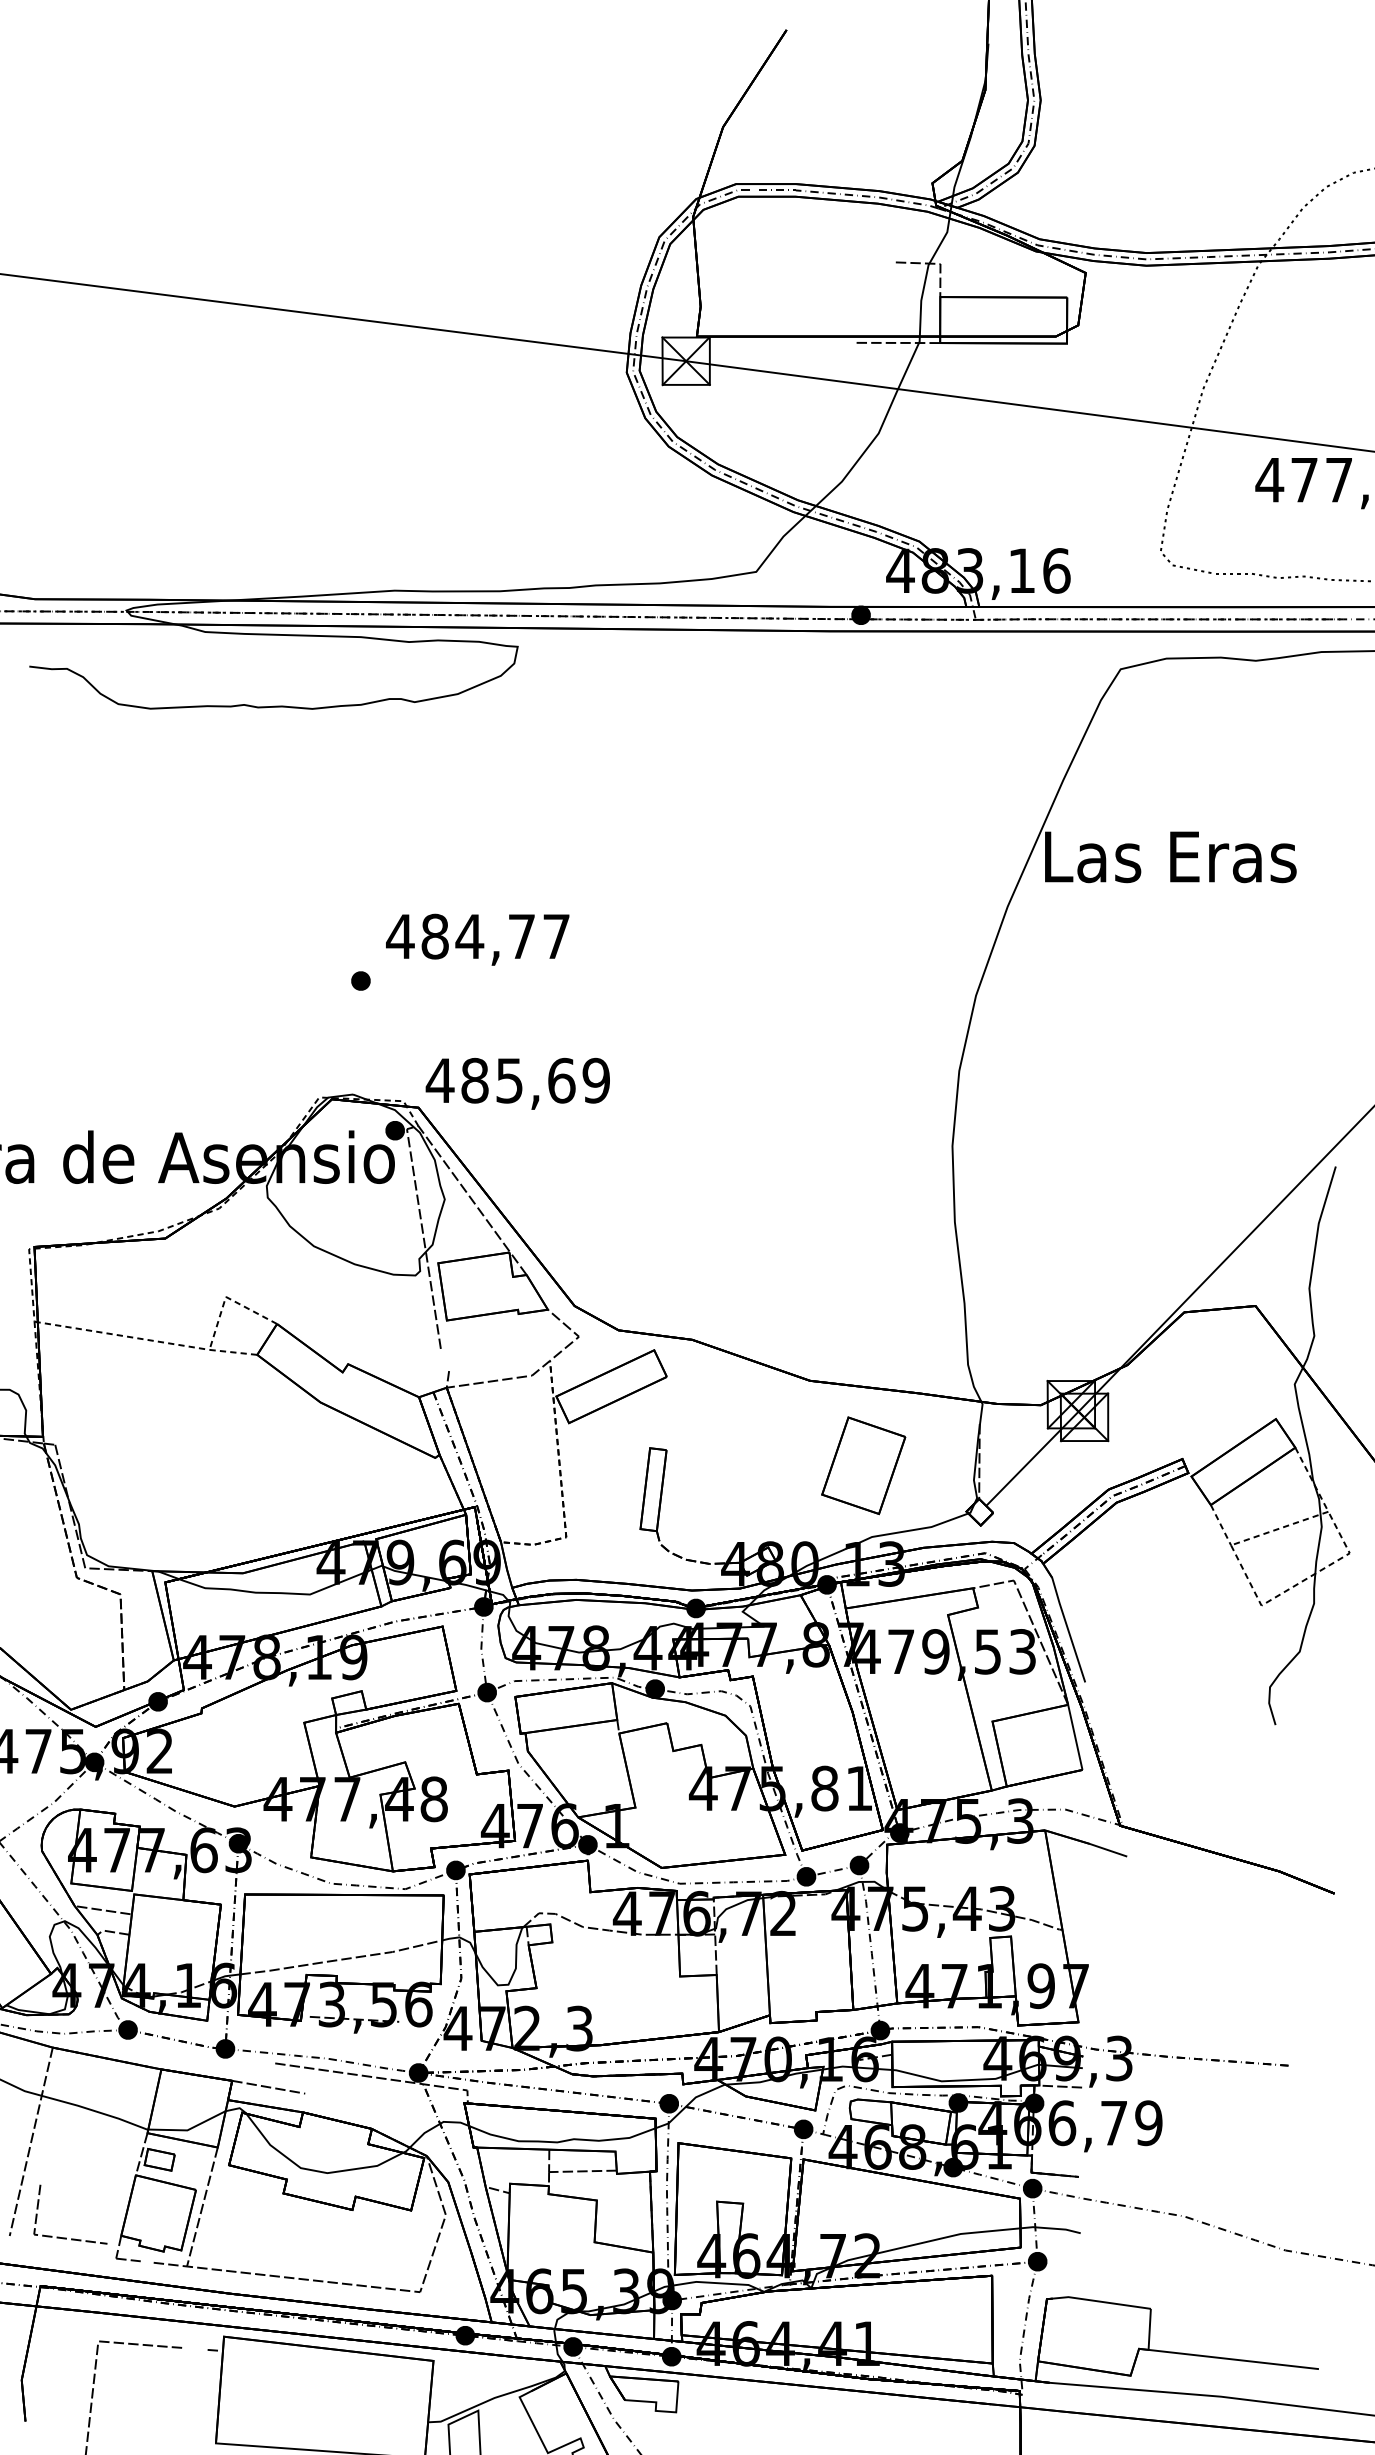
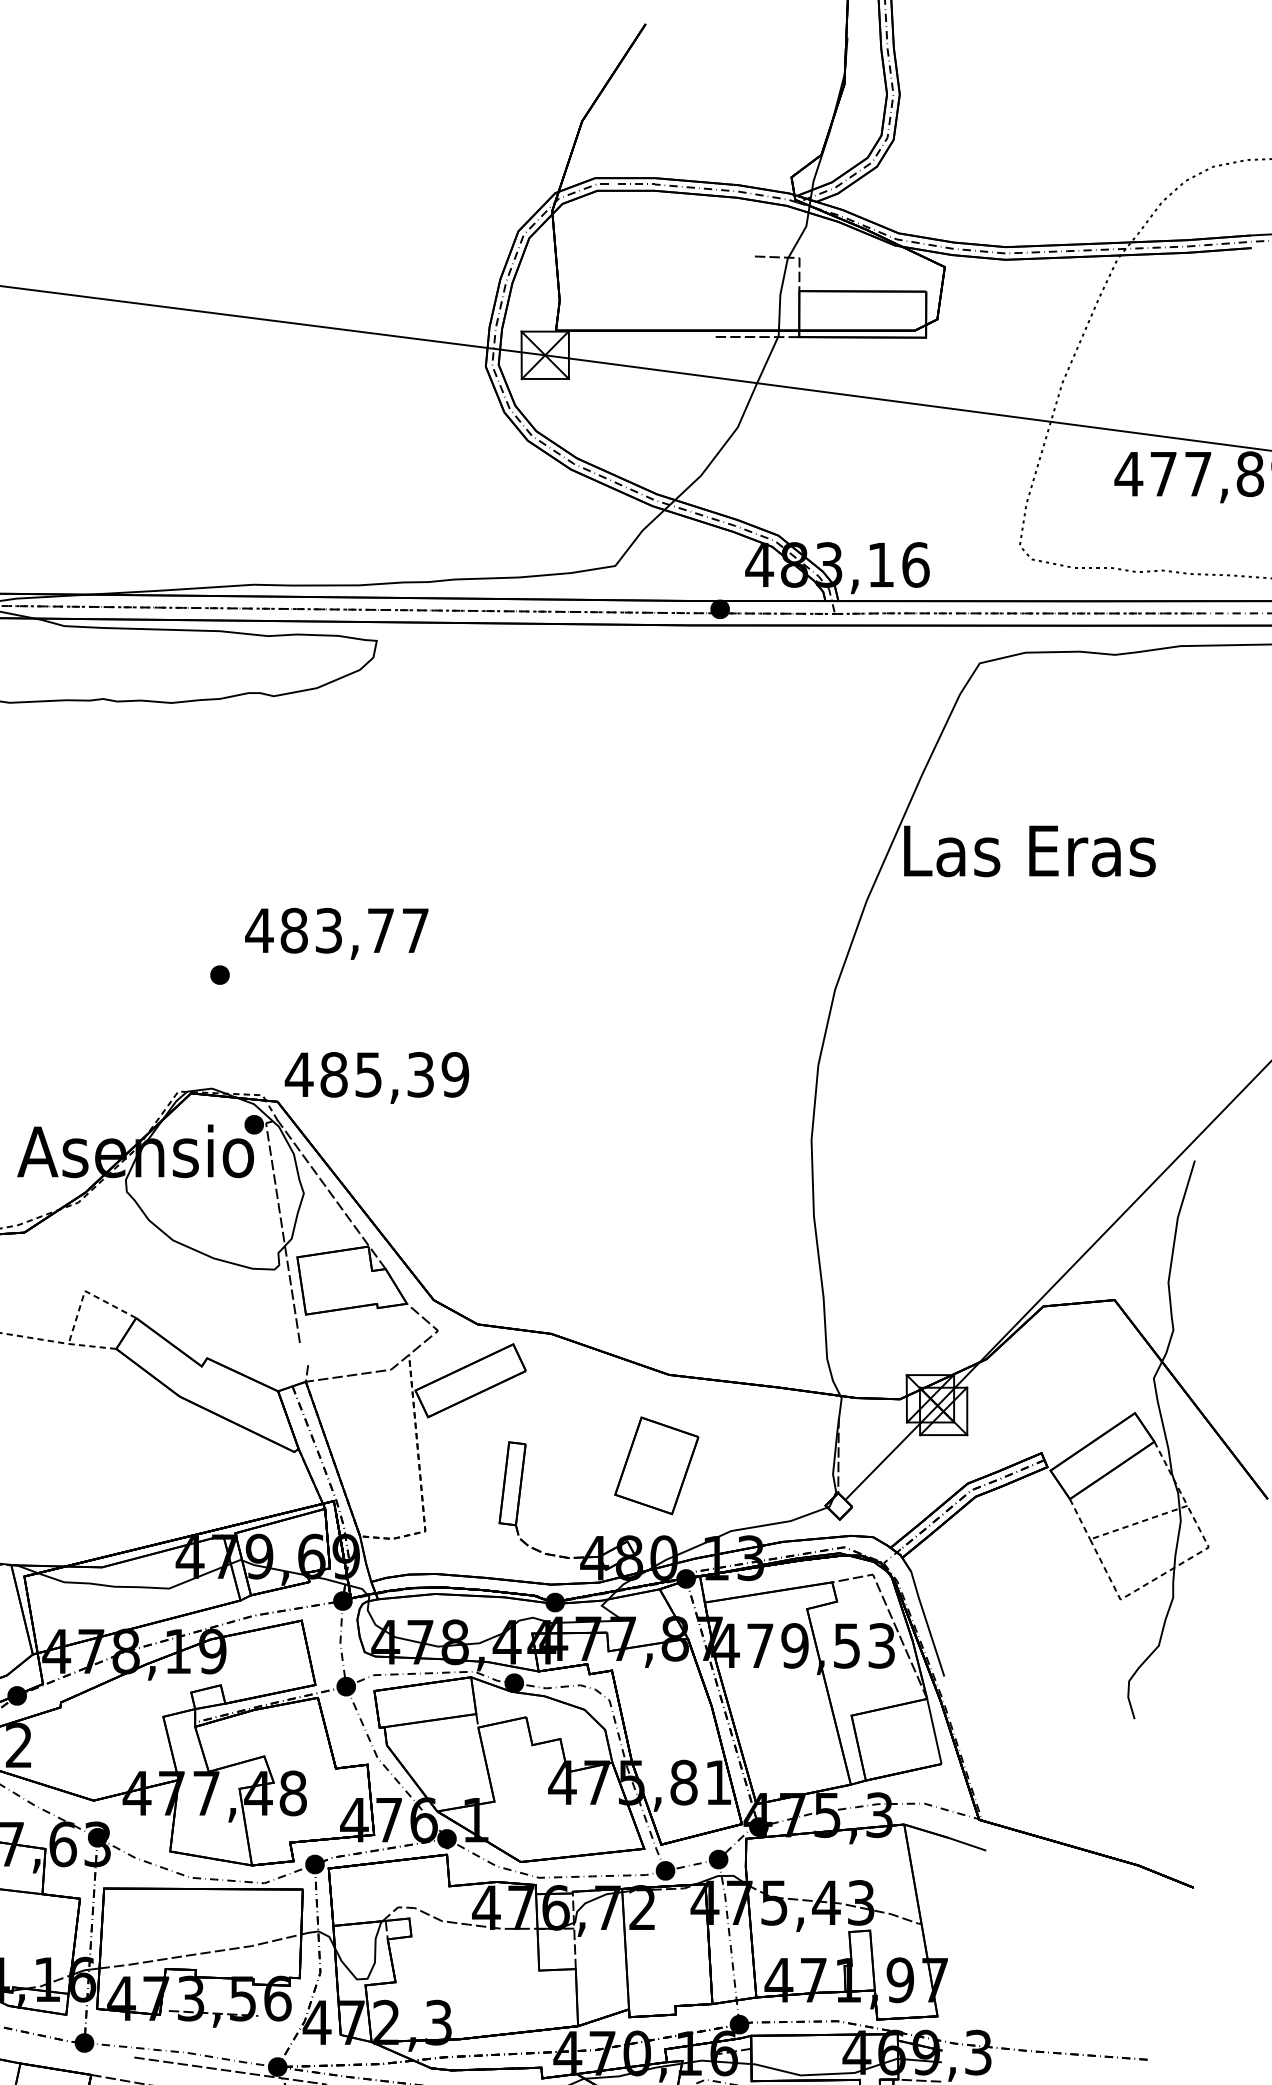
text: (469, 936) -> (328, 930), 484,77 -> 483,77
text: (561, 1080) -> (420, 1074), 485,69 -> 485,39
part: (863, 1465) -> (656, 1465), moved

